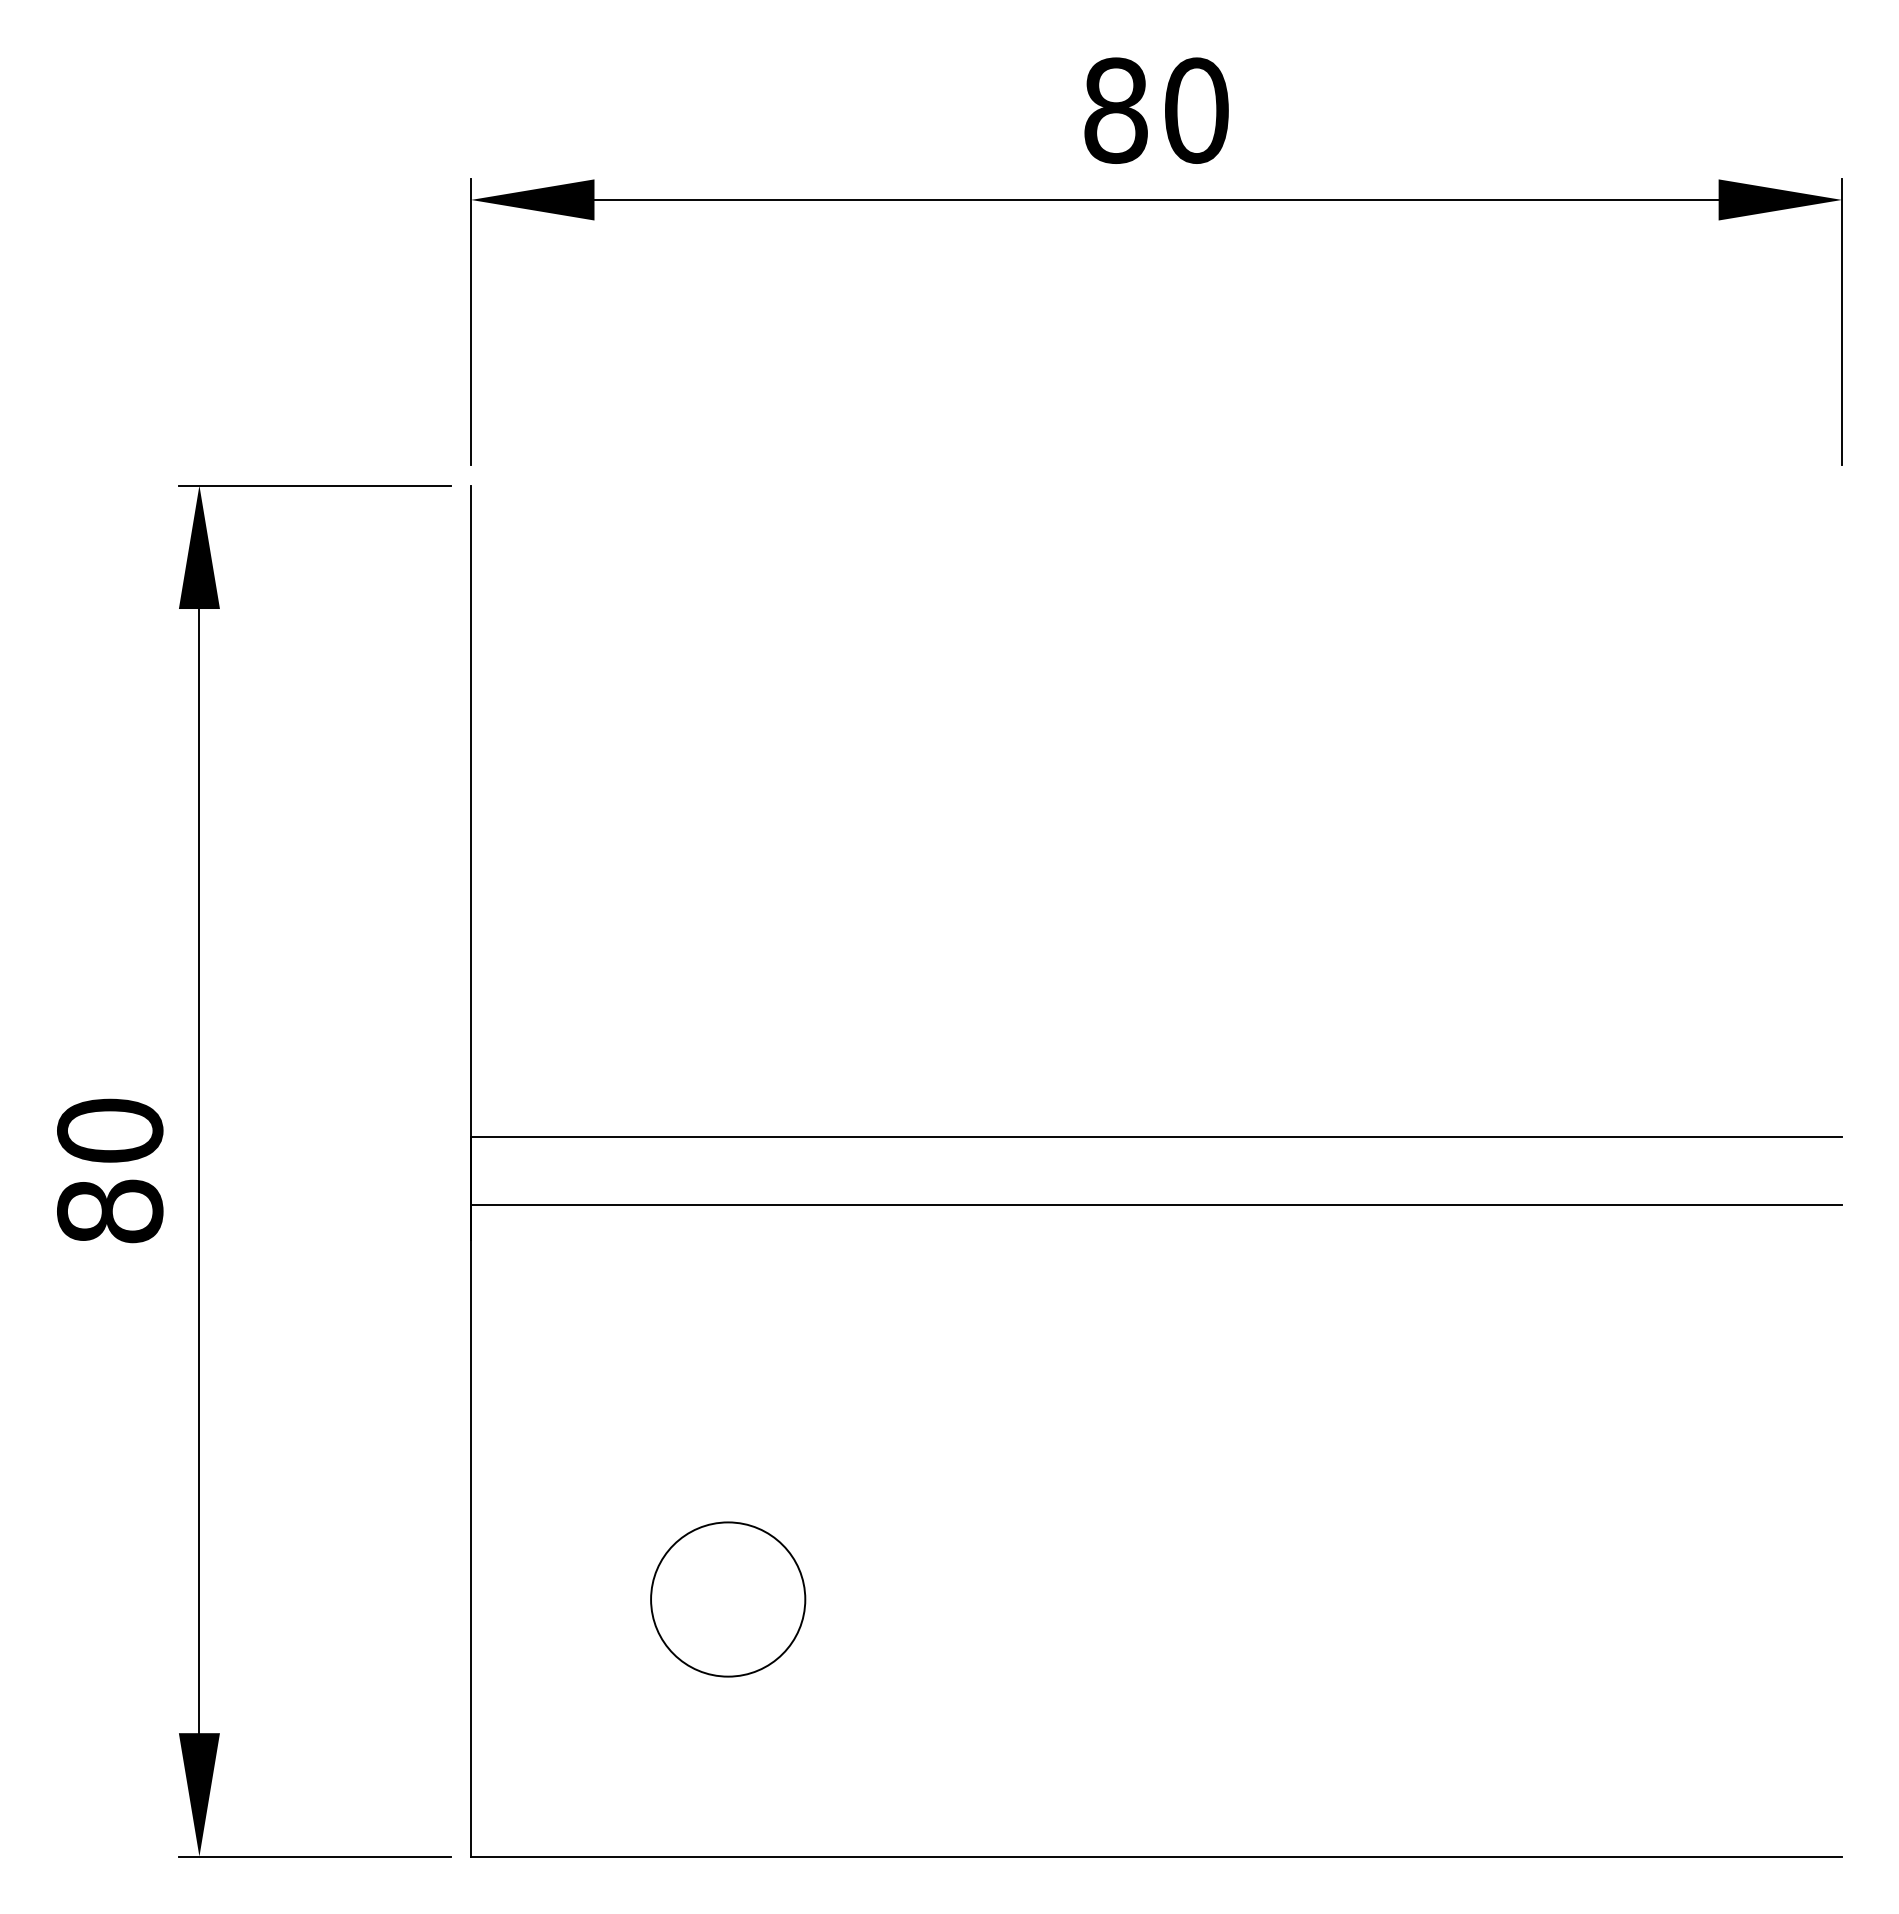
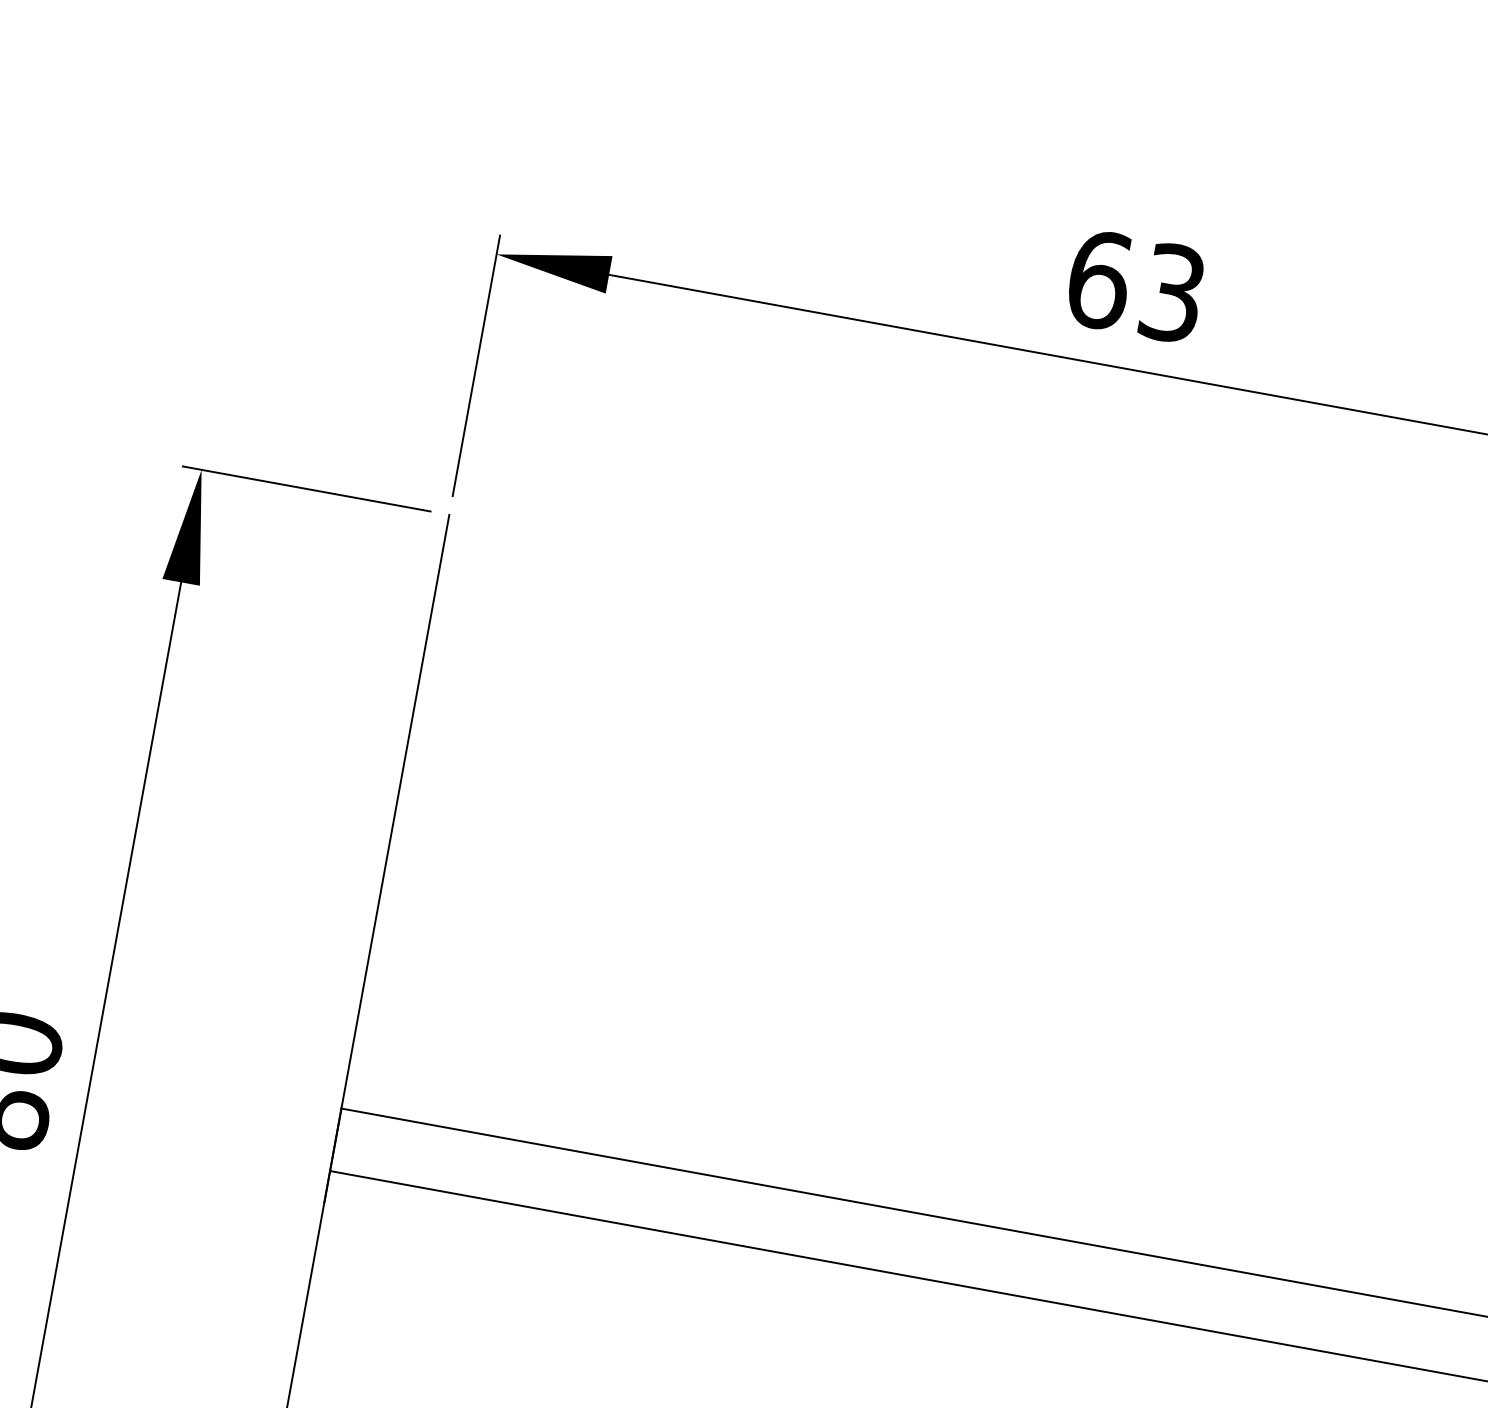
text: (1156, 110) -> (1136, 286), 80 -> 63

